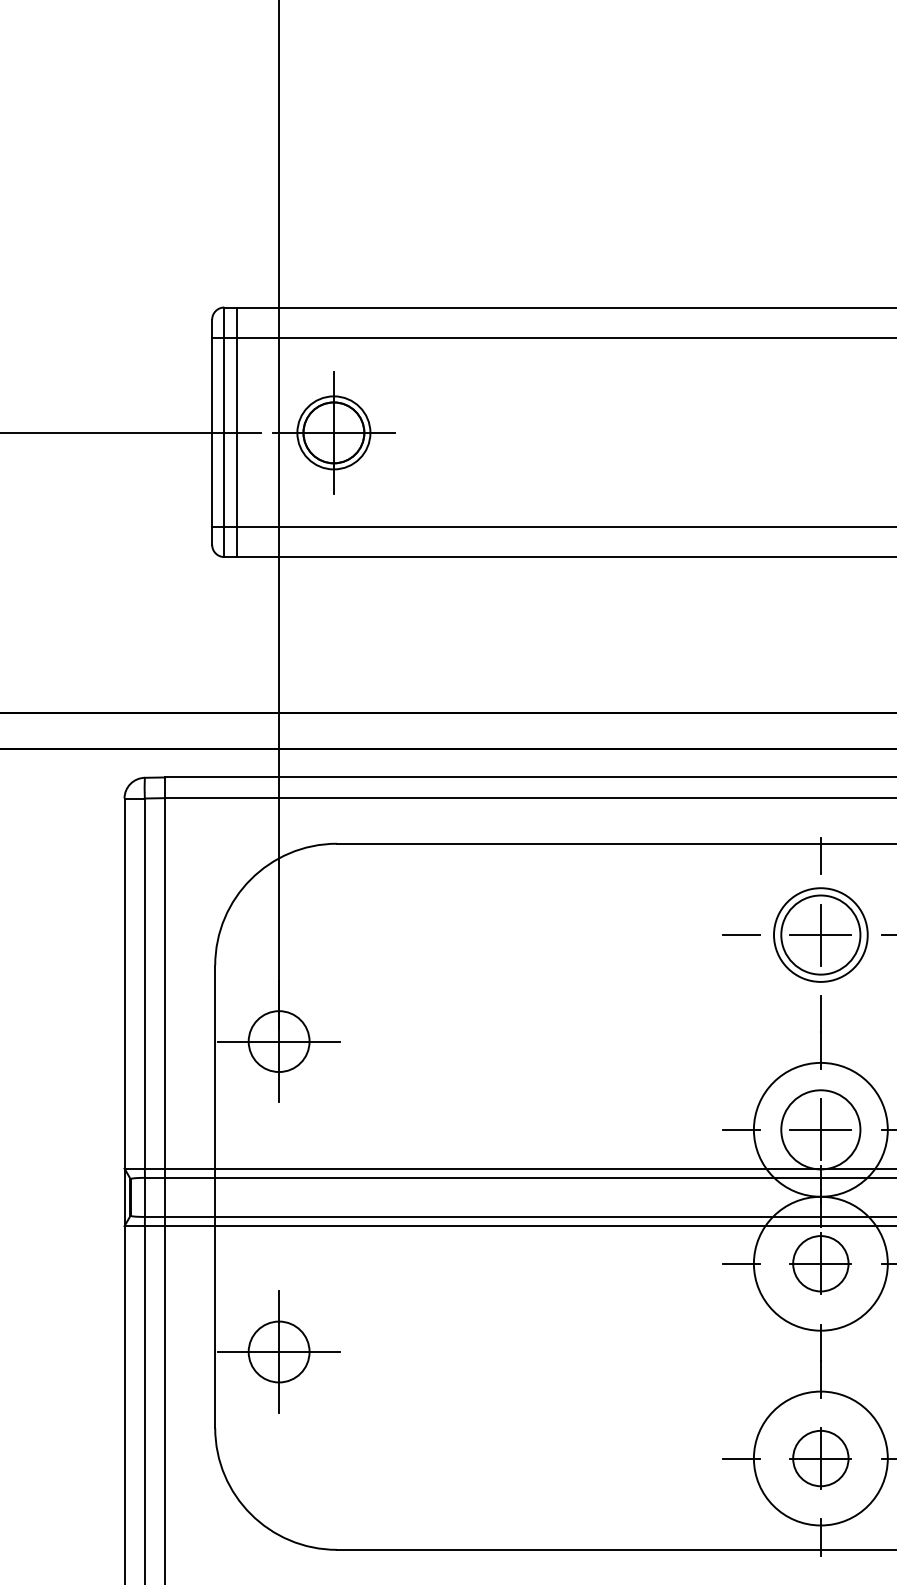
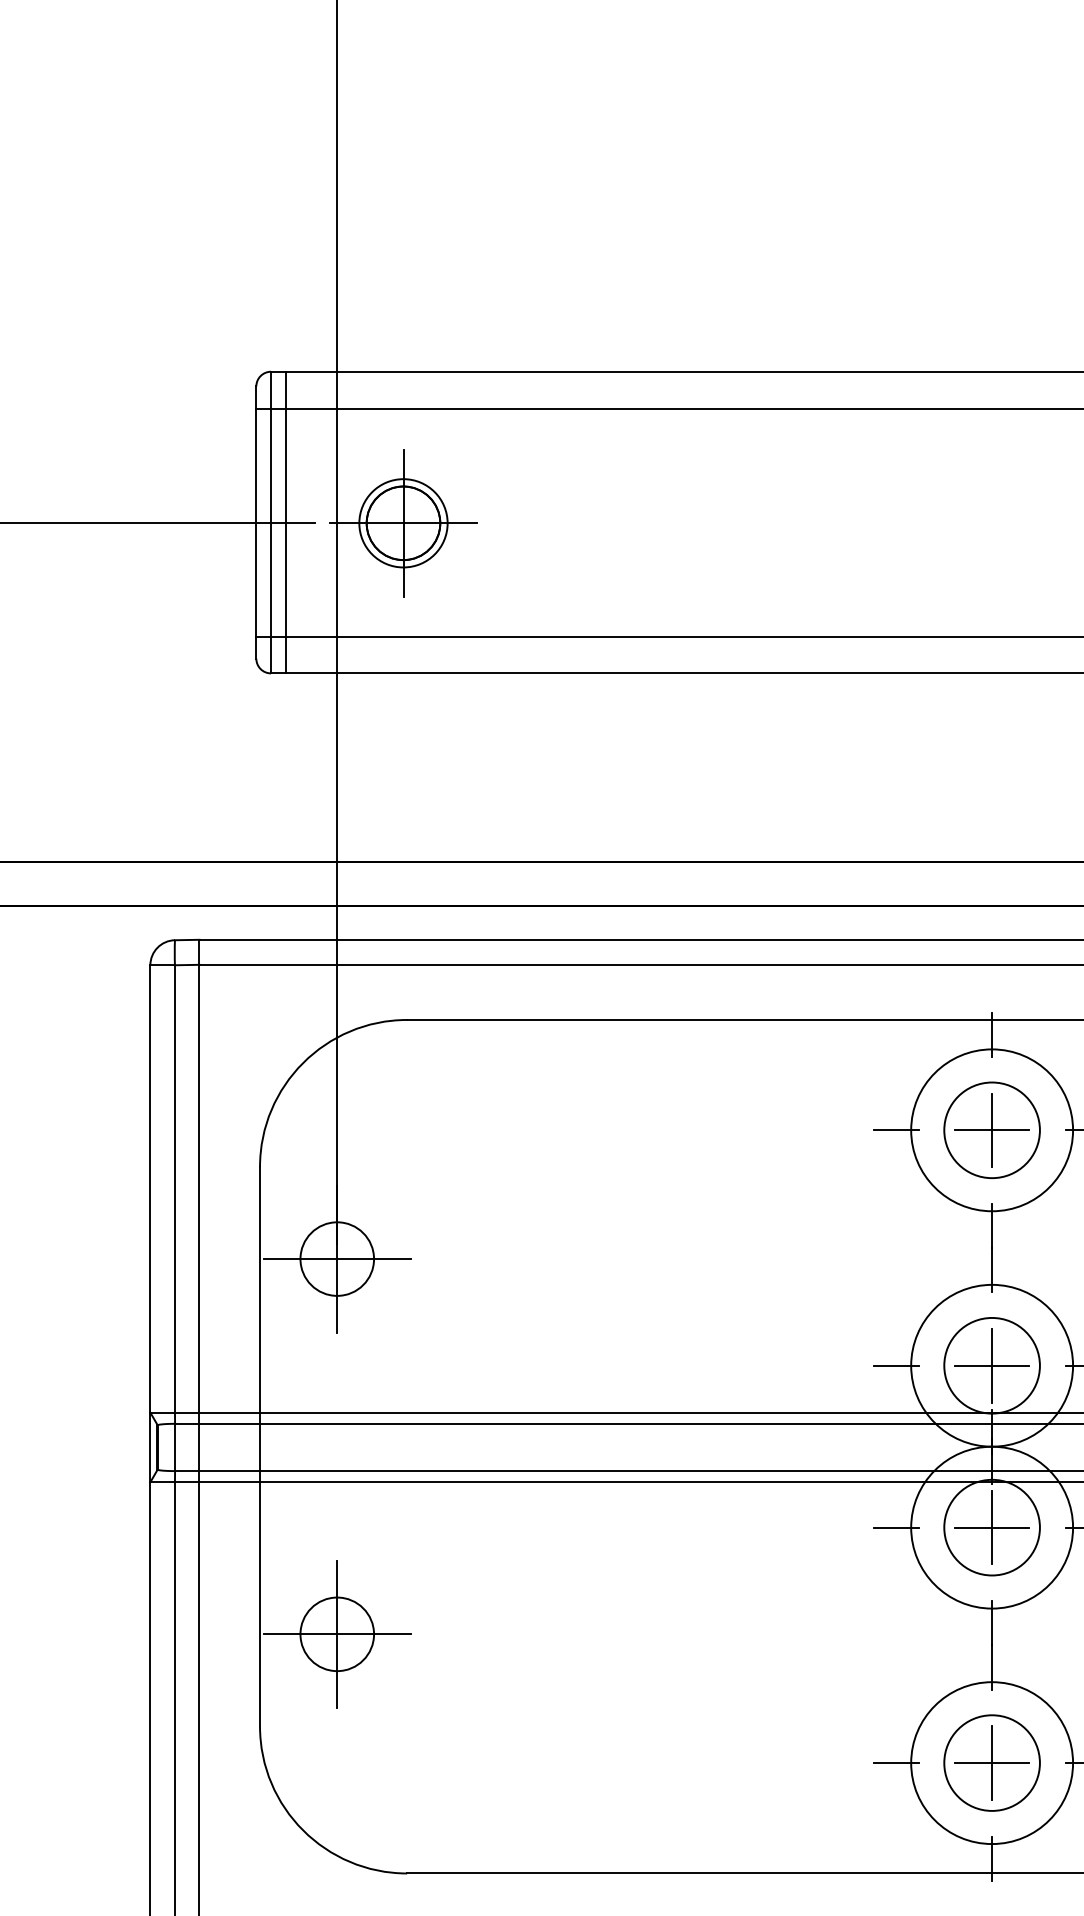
circle: (820, 935) -> (991, 1130), size x1.43
circle: (820, 1263) -> (991, 1527), size x1.43
circle: (820, 1458) -> (991, 1763), size x1.43

